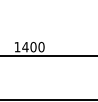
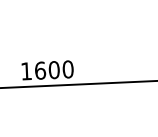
text: (25, 46) -> (40, 69), 1400 -> 1600

